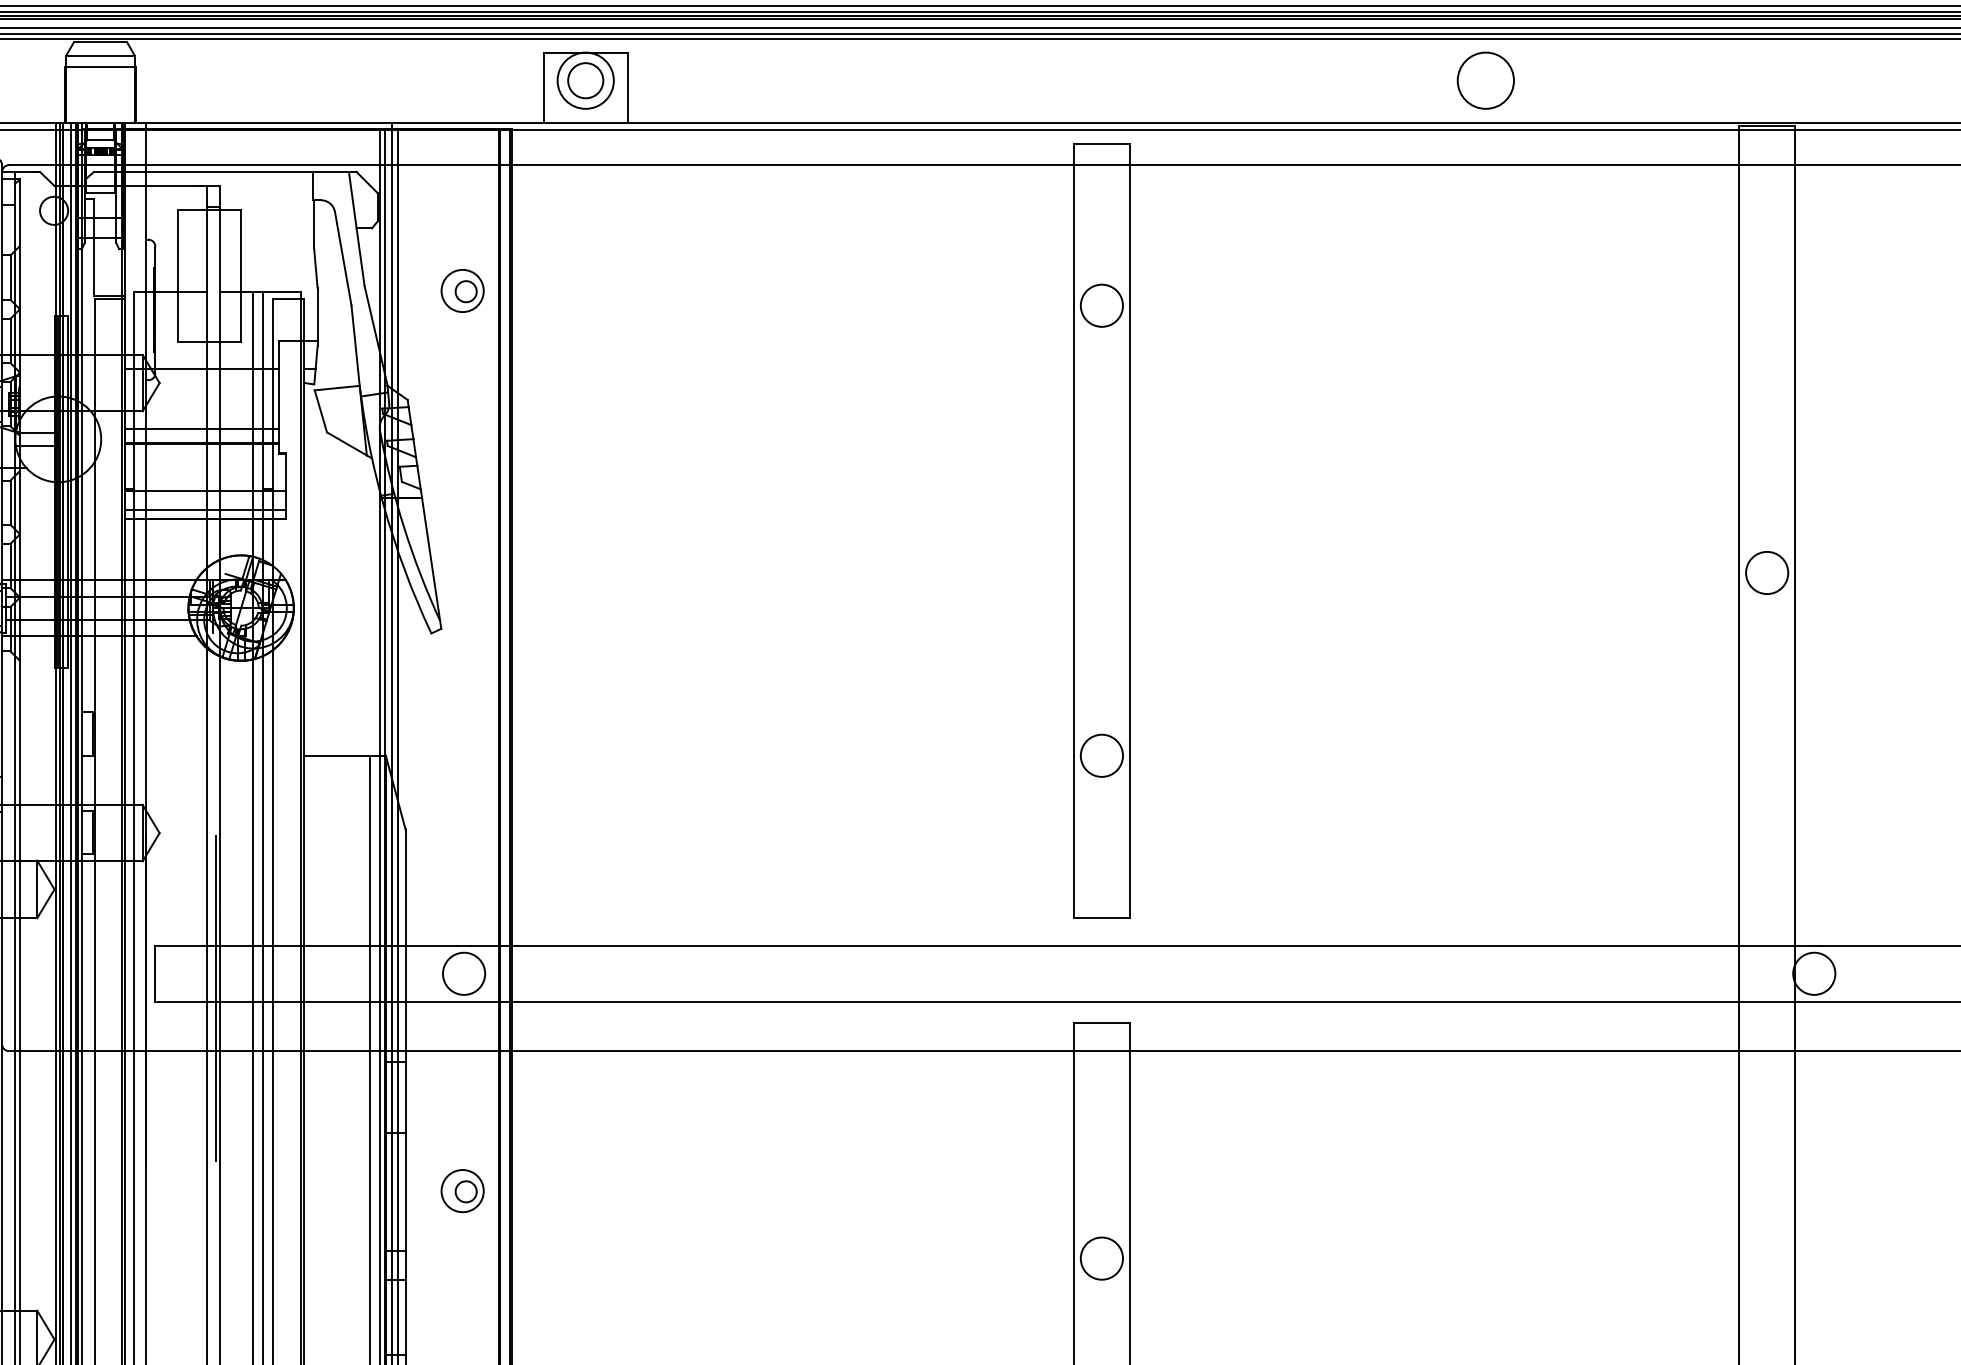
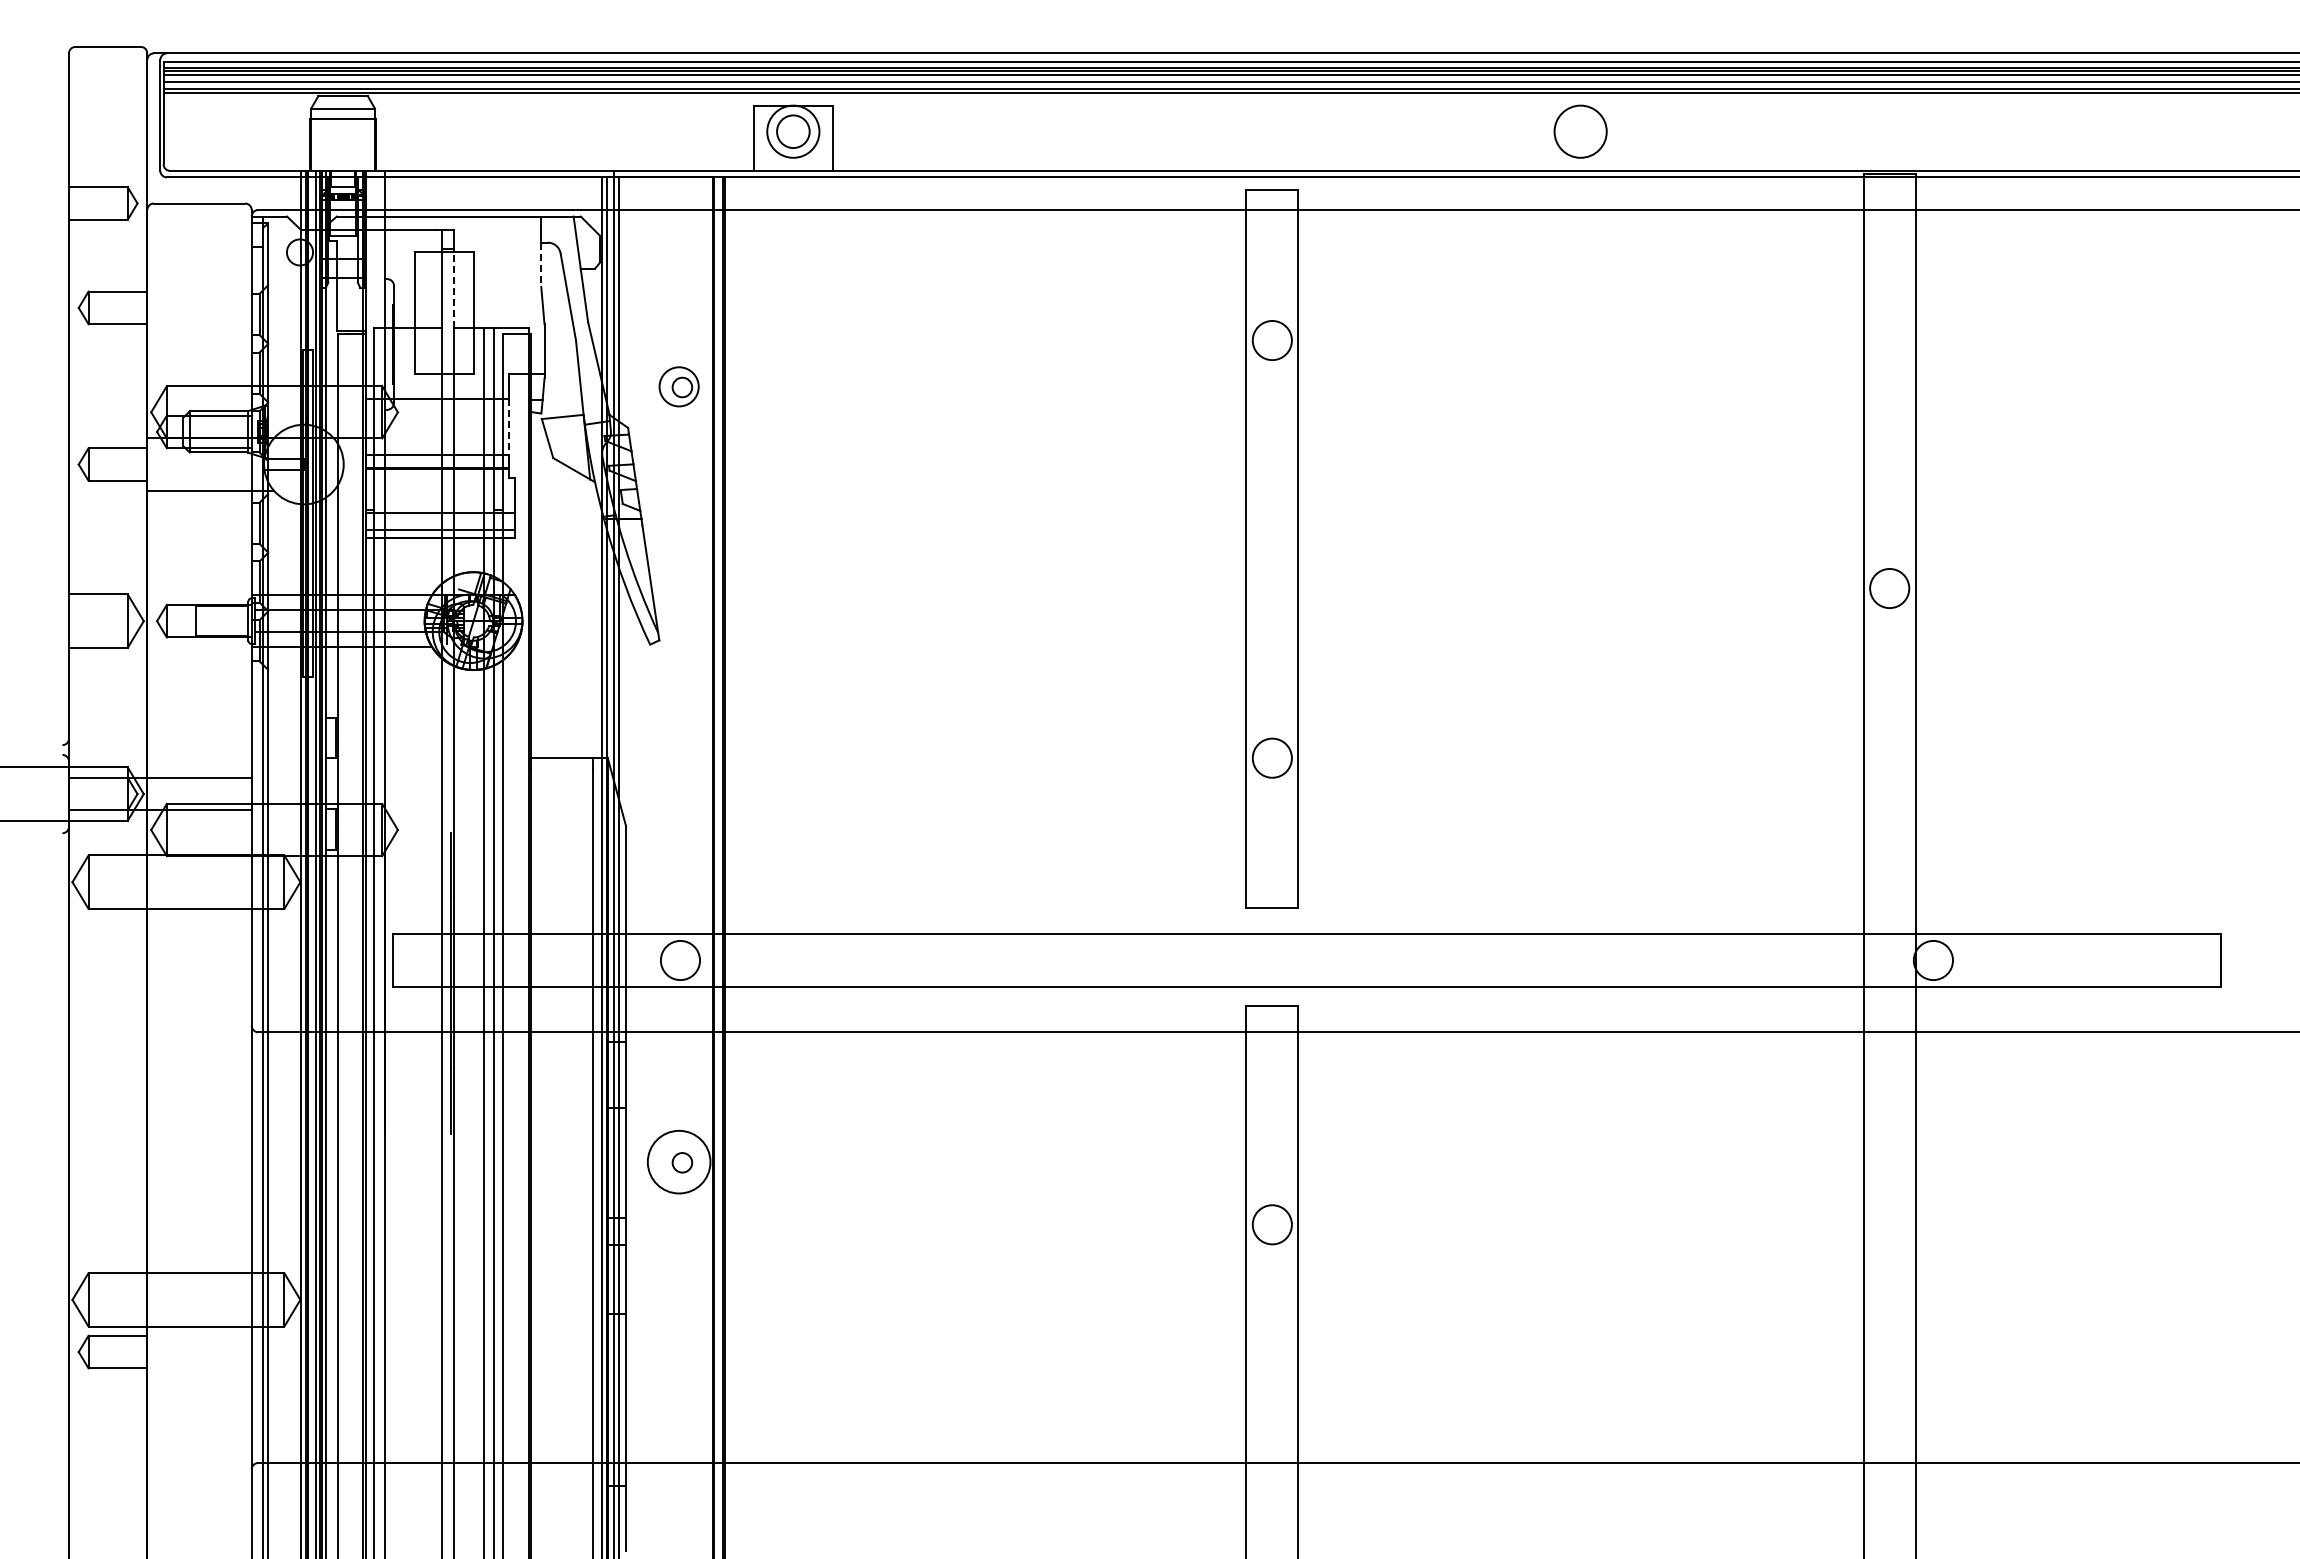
circle: (1485, 80) -> (1580, 131), moved
line: (314, 224) -> (541, 265), solid -> dashed
line: (220, 248) -> (454, 287), solid -> dashed
part: (461, 290) -> (678, 386), moved
line: (279, 399) -> (509, 427), solid -> dashed
circle: (461, 1190) -> (678, 1161), size x1.6

